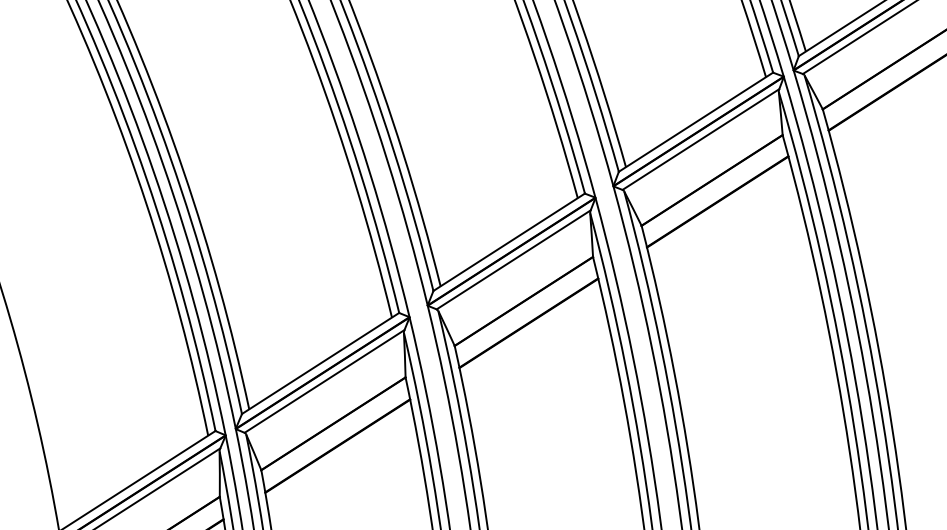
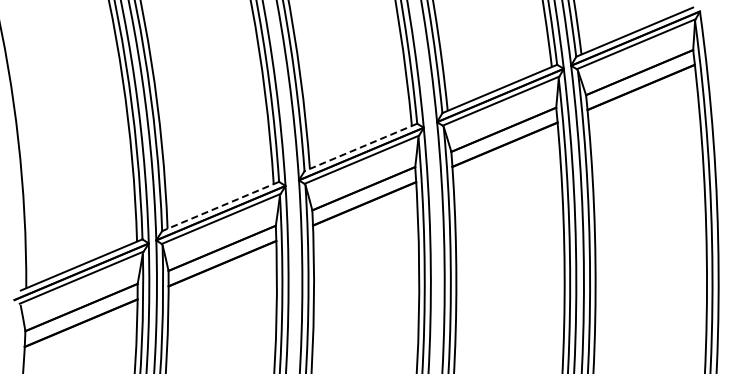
line: (508, 242) -> (360, 147), solid -> dashed
line: (320, 363) -> (220, 206), solid -> dashed

